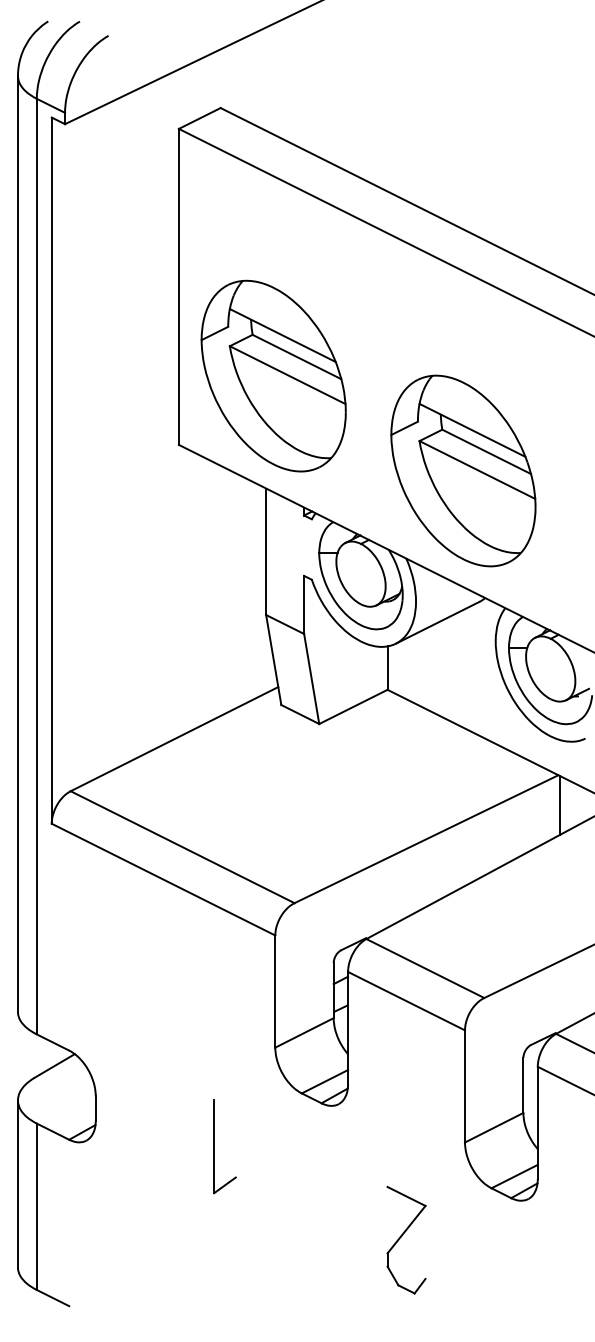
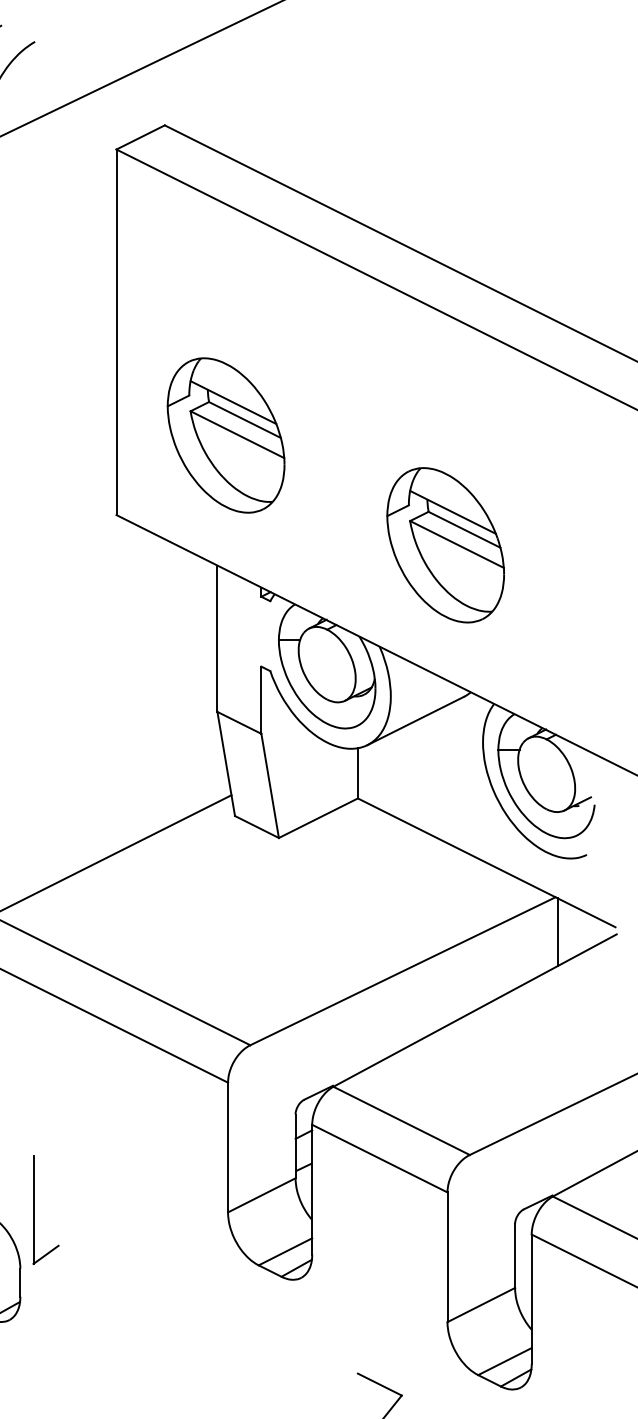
part: (273, 375) -> (225, 434), size x0.7
part: (463, 470) -> (445, 544), size x0.7
part: (214, 1146) -> (33, 1209), moved

